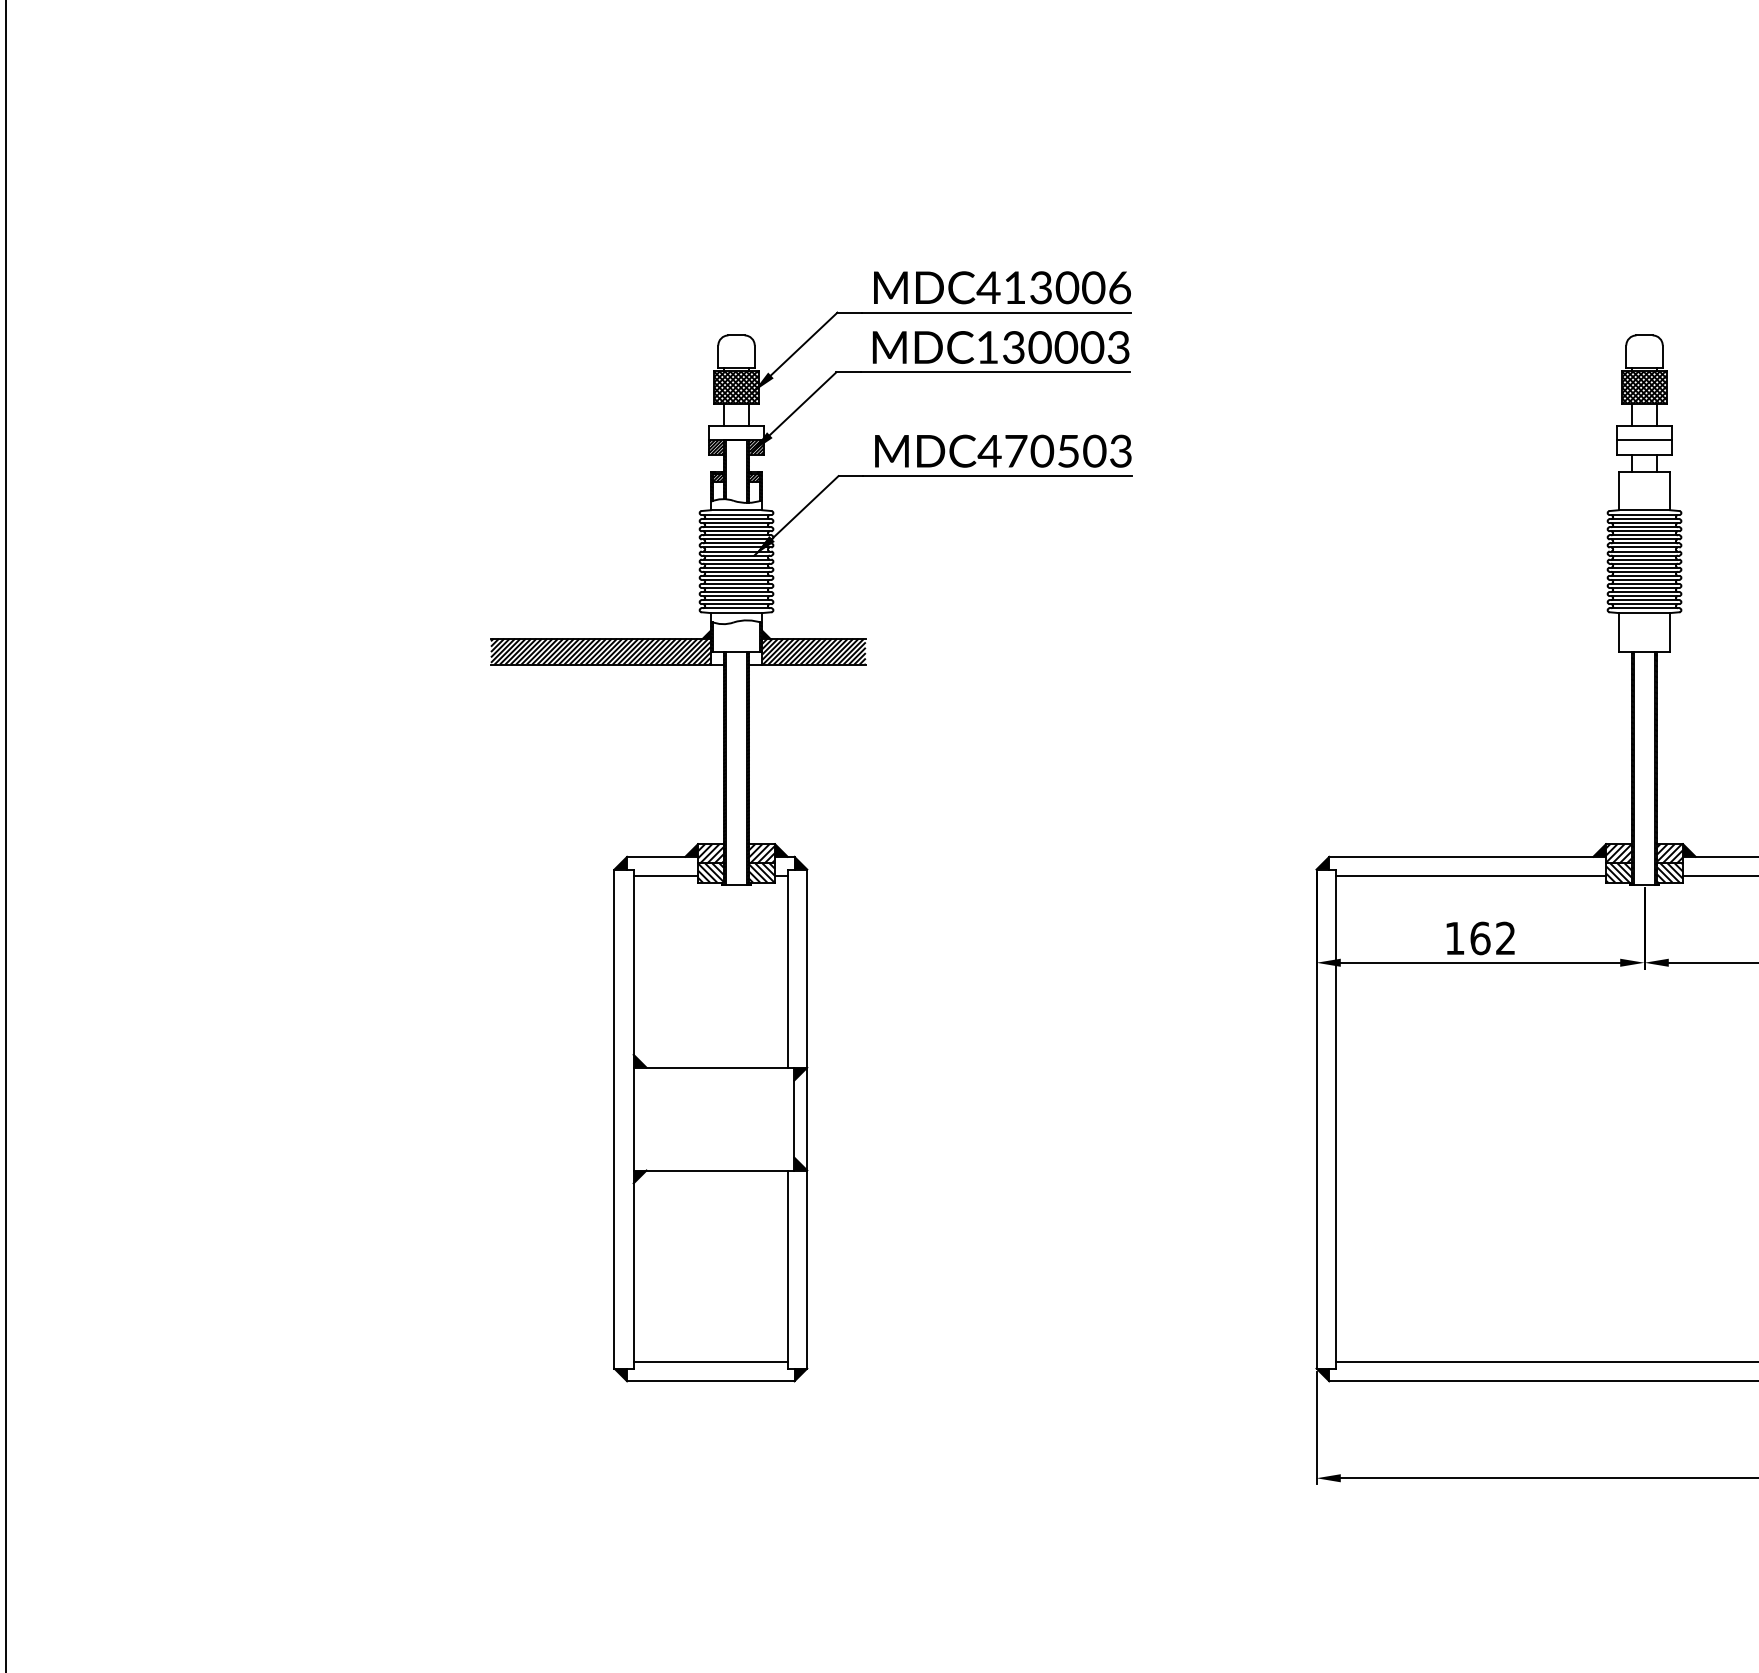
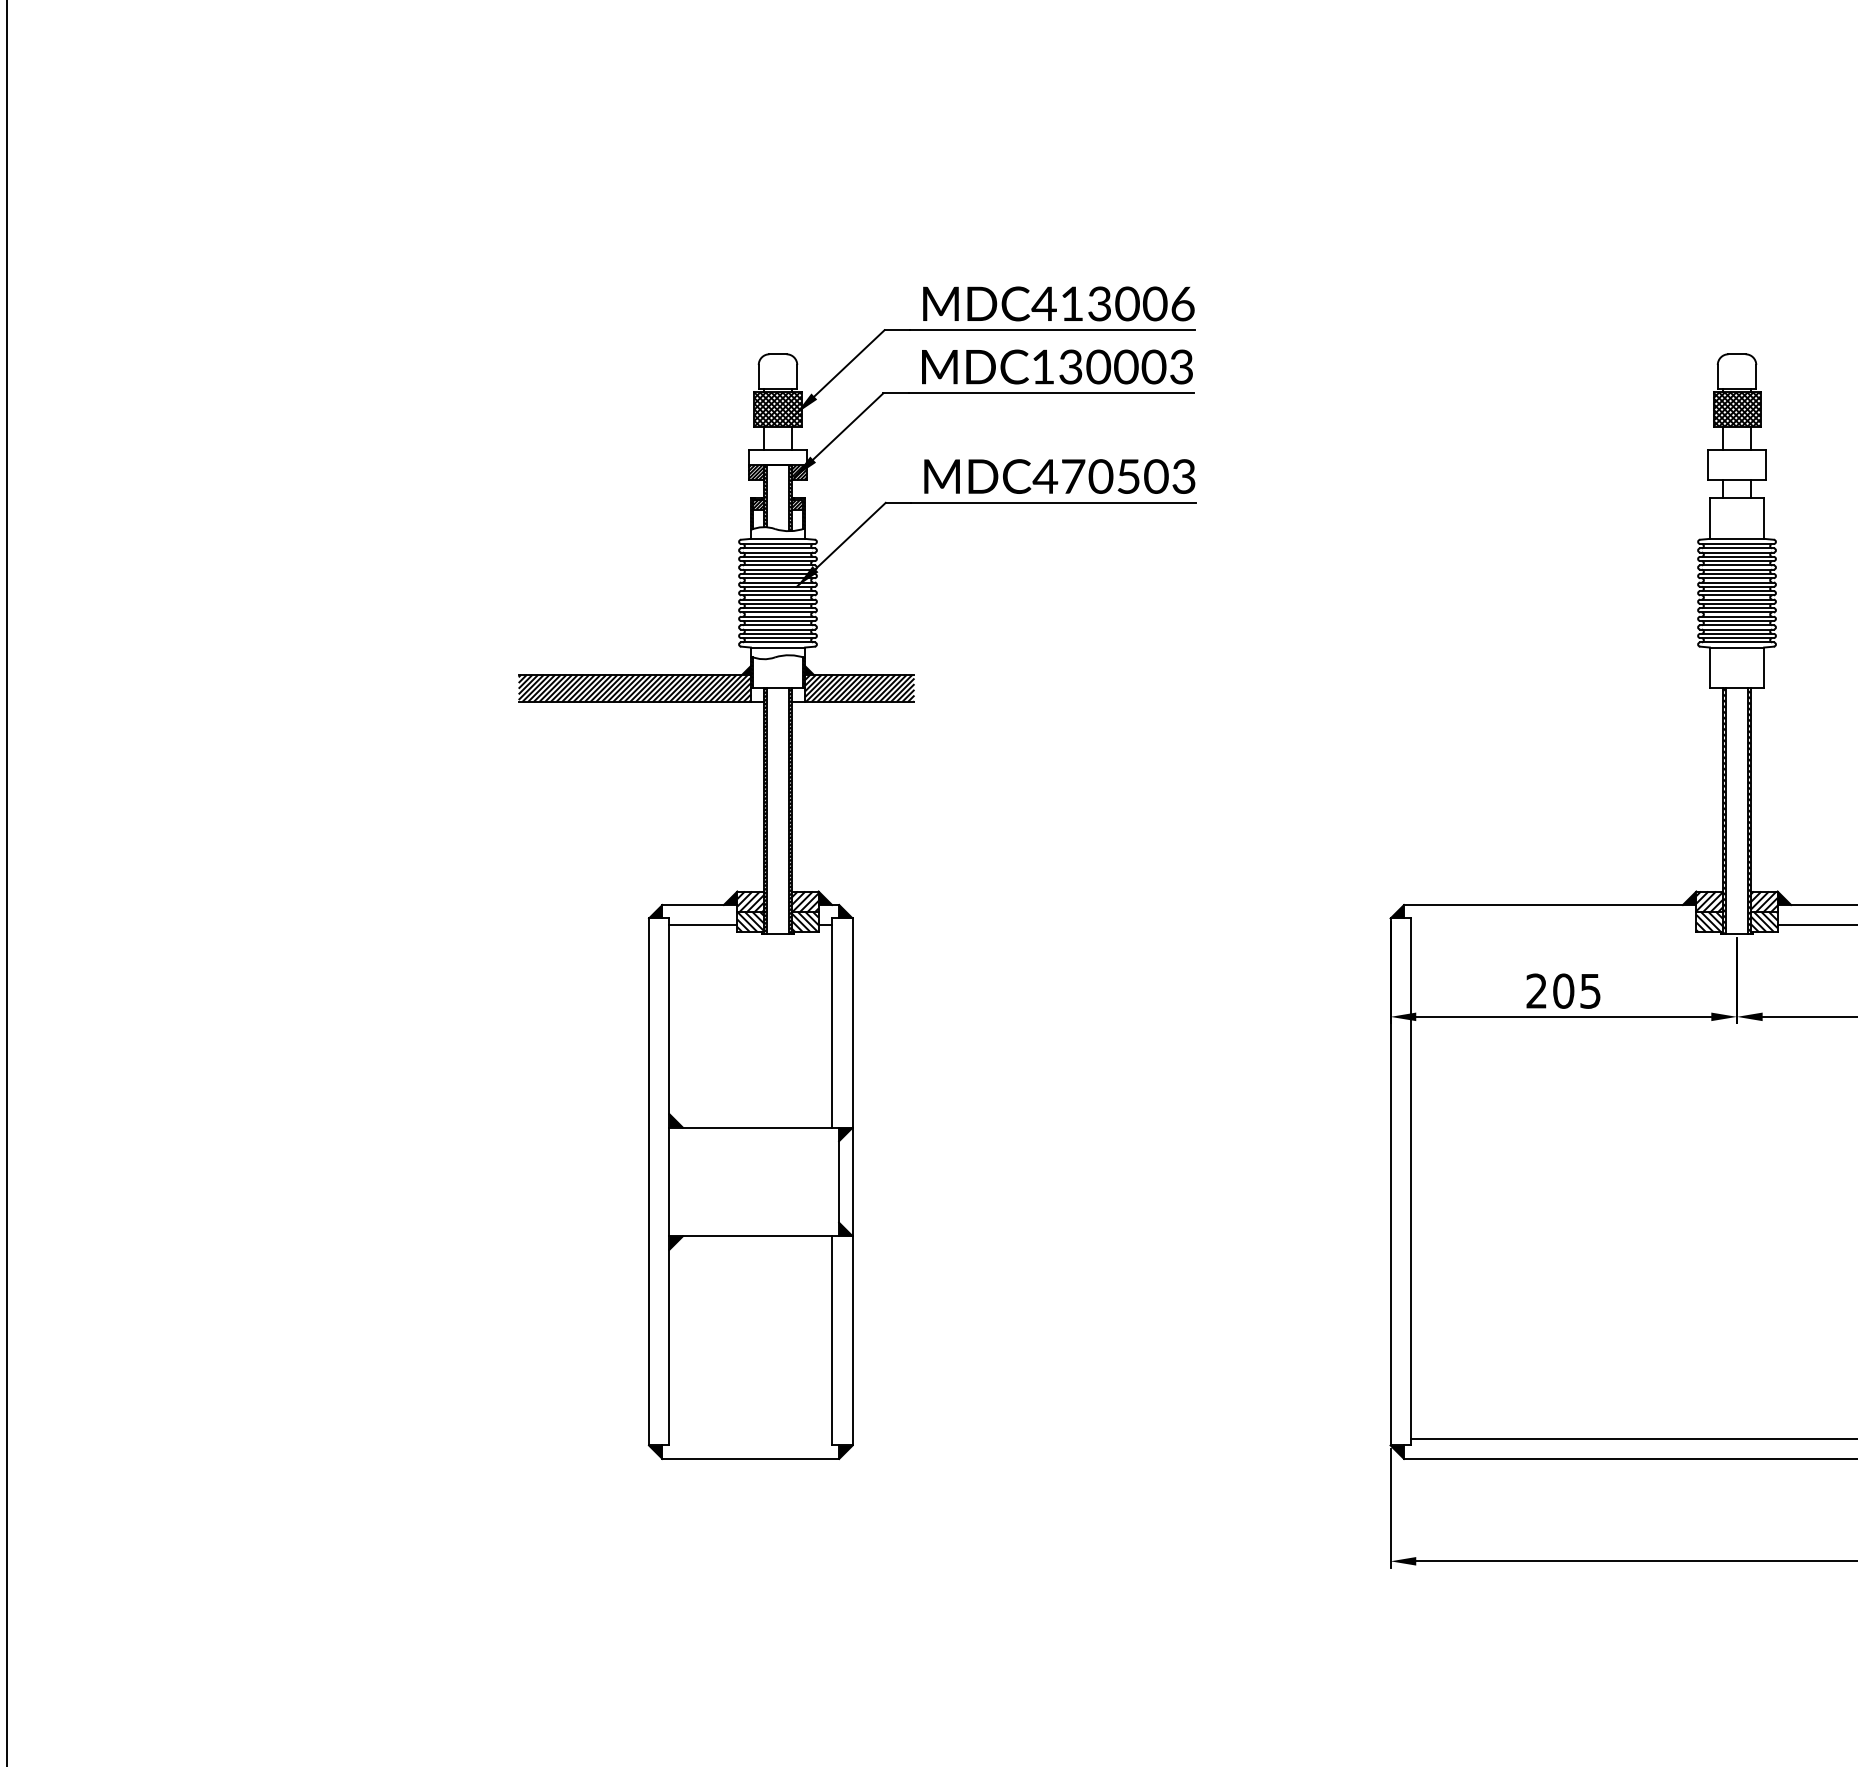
line: (1644, 440) -> (1736, 465), removed
line: (1470, 876) -> (1553, 925), removed
text: (1480, 938) -> (1563, 991), 162 -> 205
line: (710, 1362) -> (750, 1439), removed

